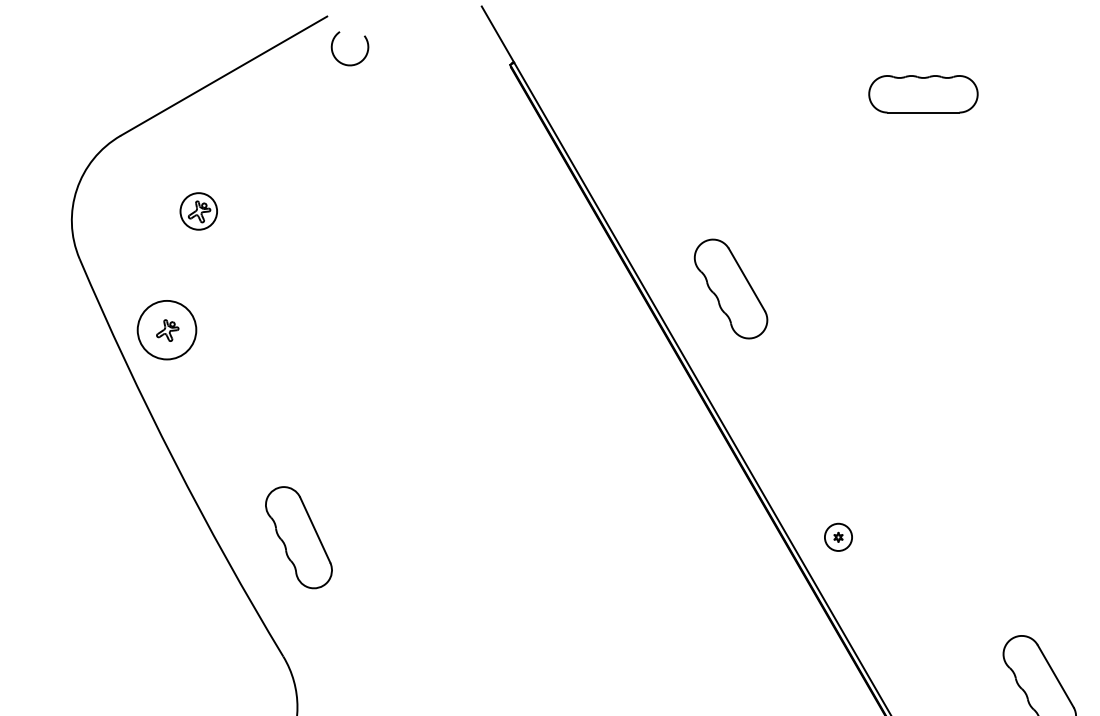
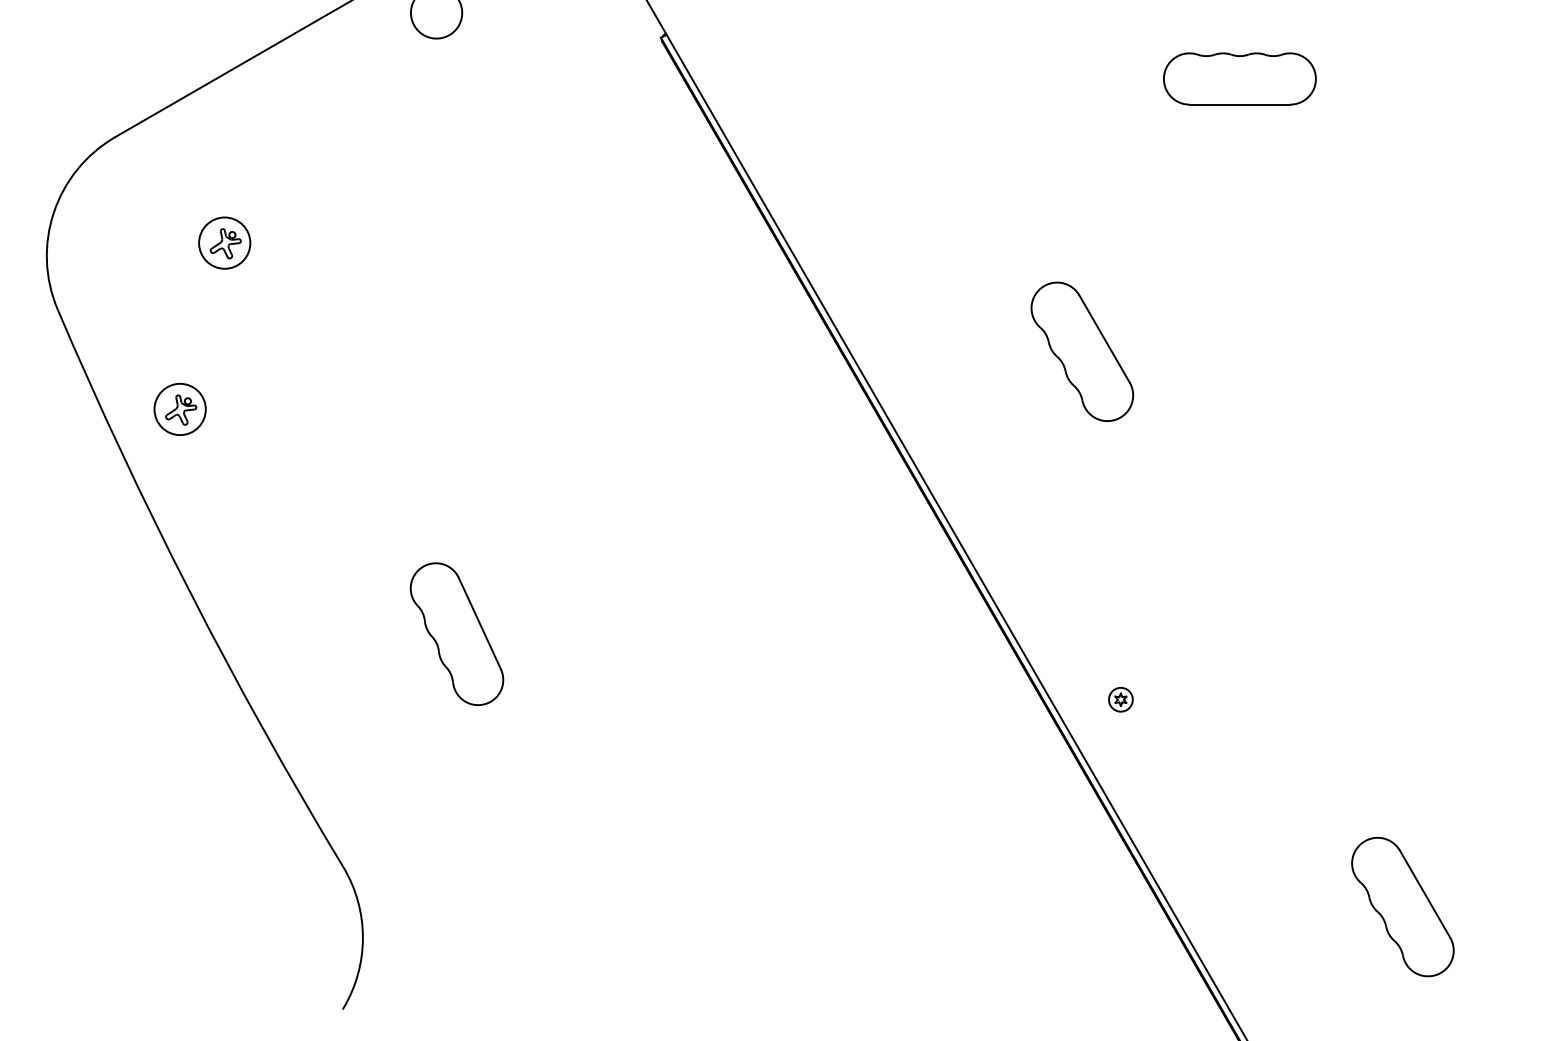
part: (731, 288) -> (1082, 351), moved
circle: (166, 330) -> (179, 409), size x0.62
part: (298, 537) -> (456, 633), moved
circle: (838, 537) -> (1120, 699), size x0.62

